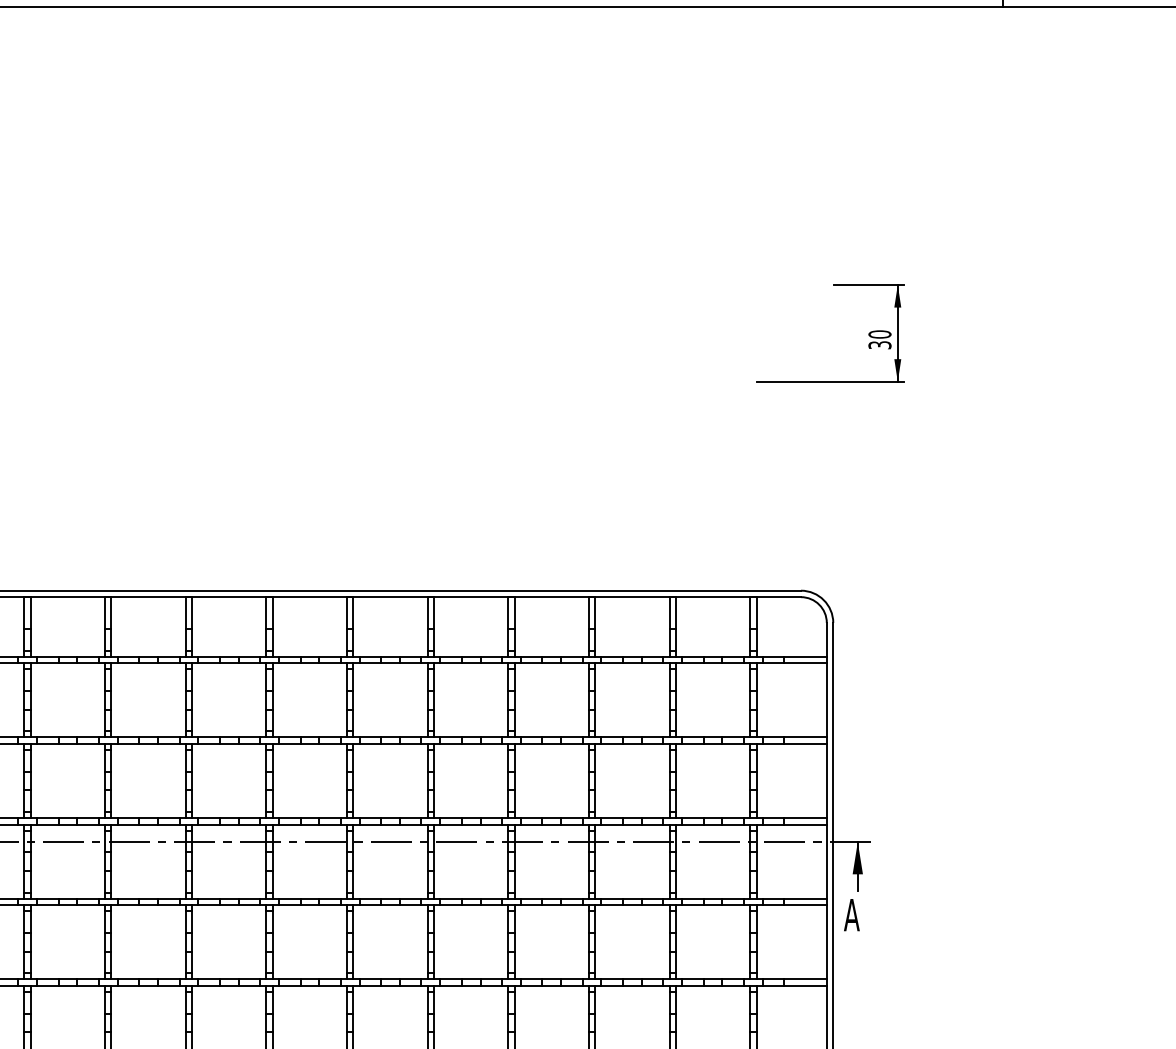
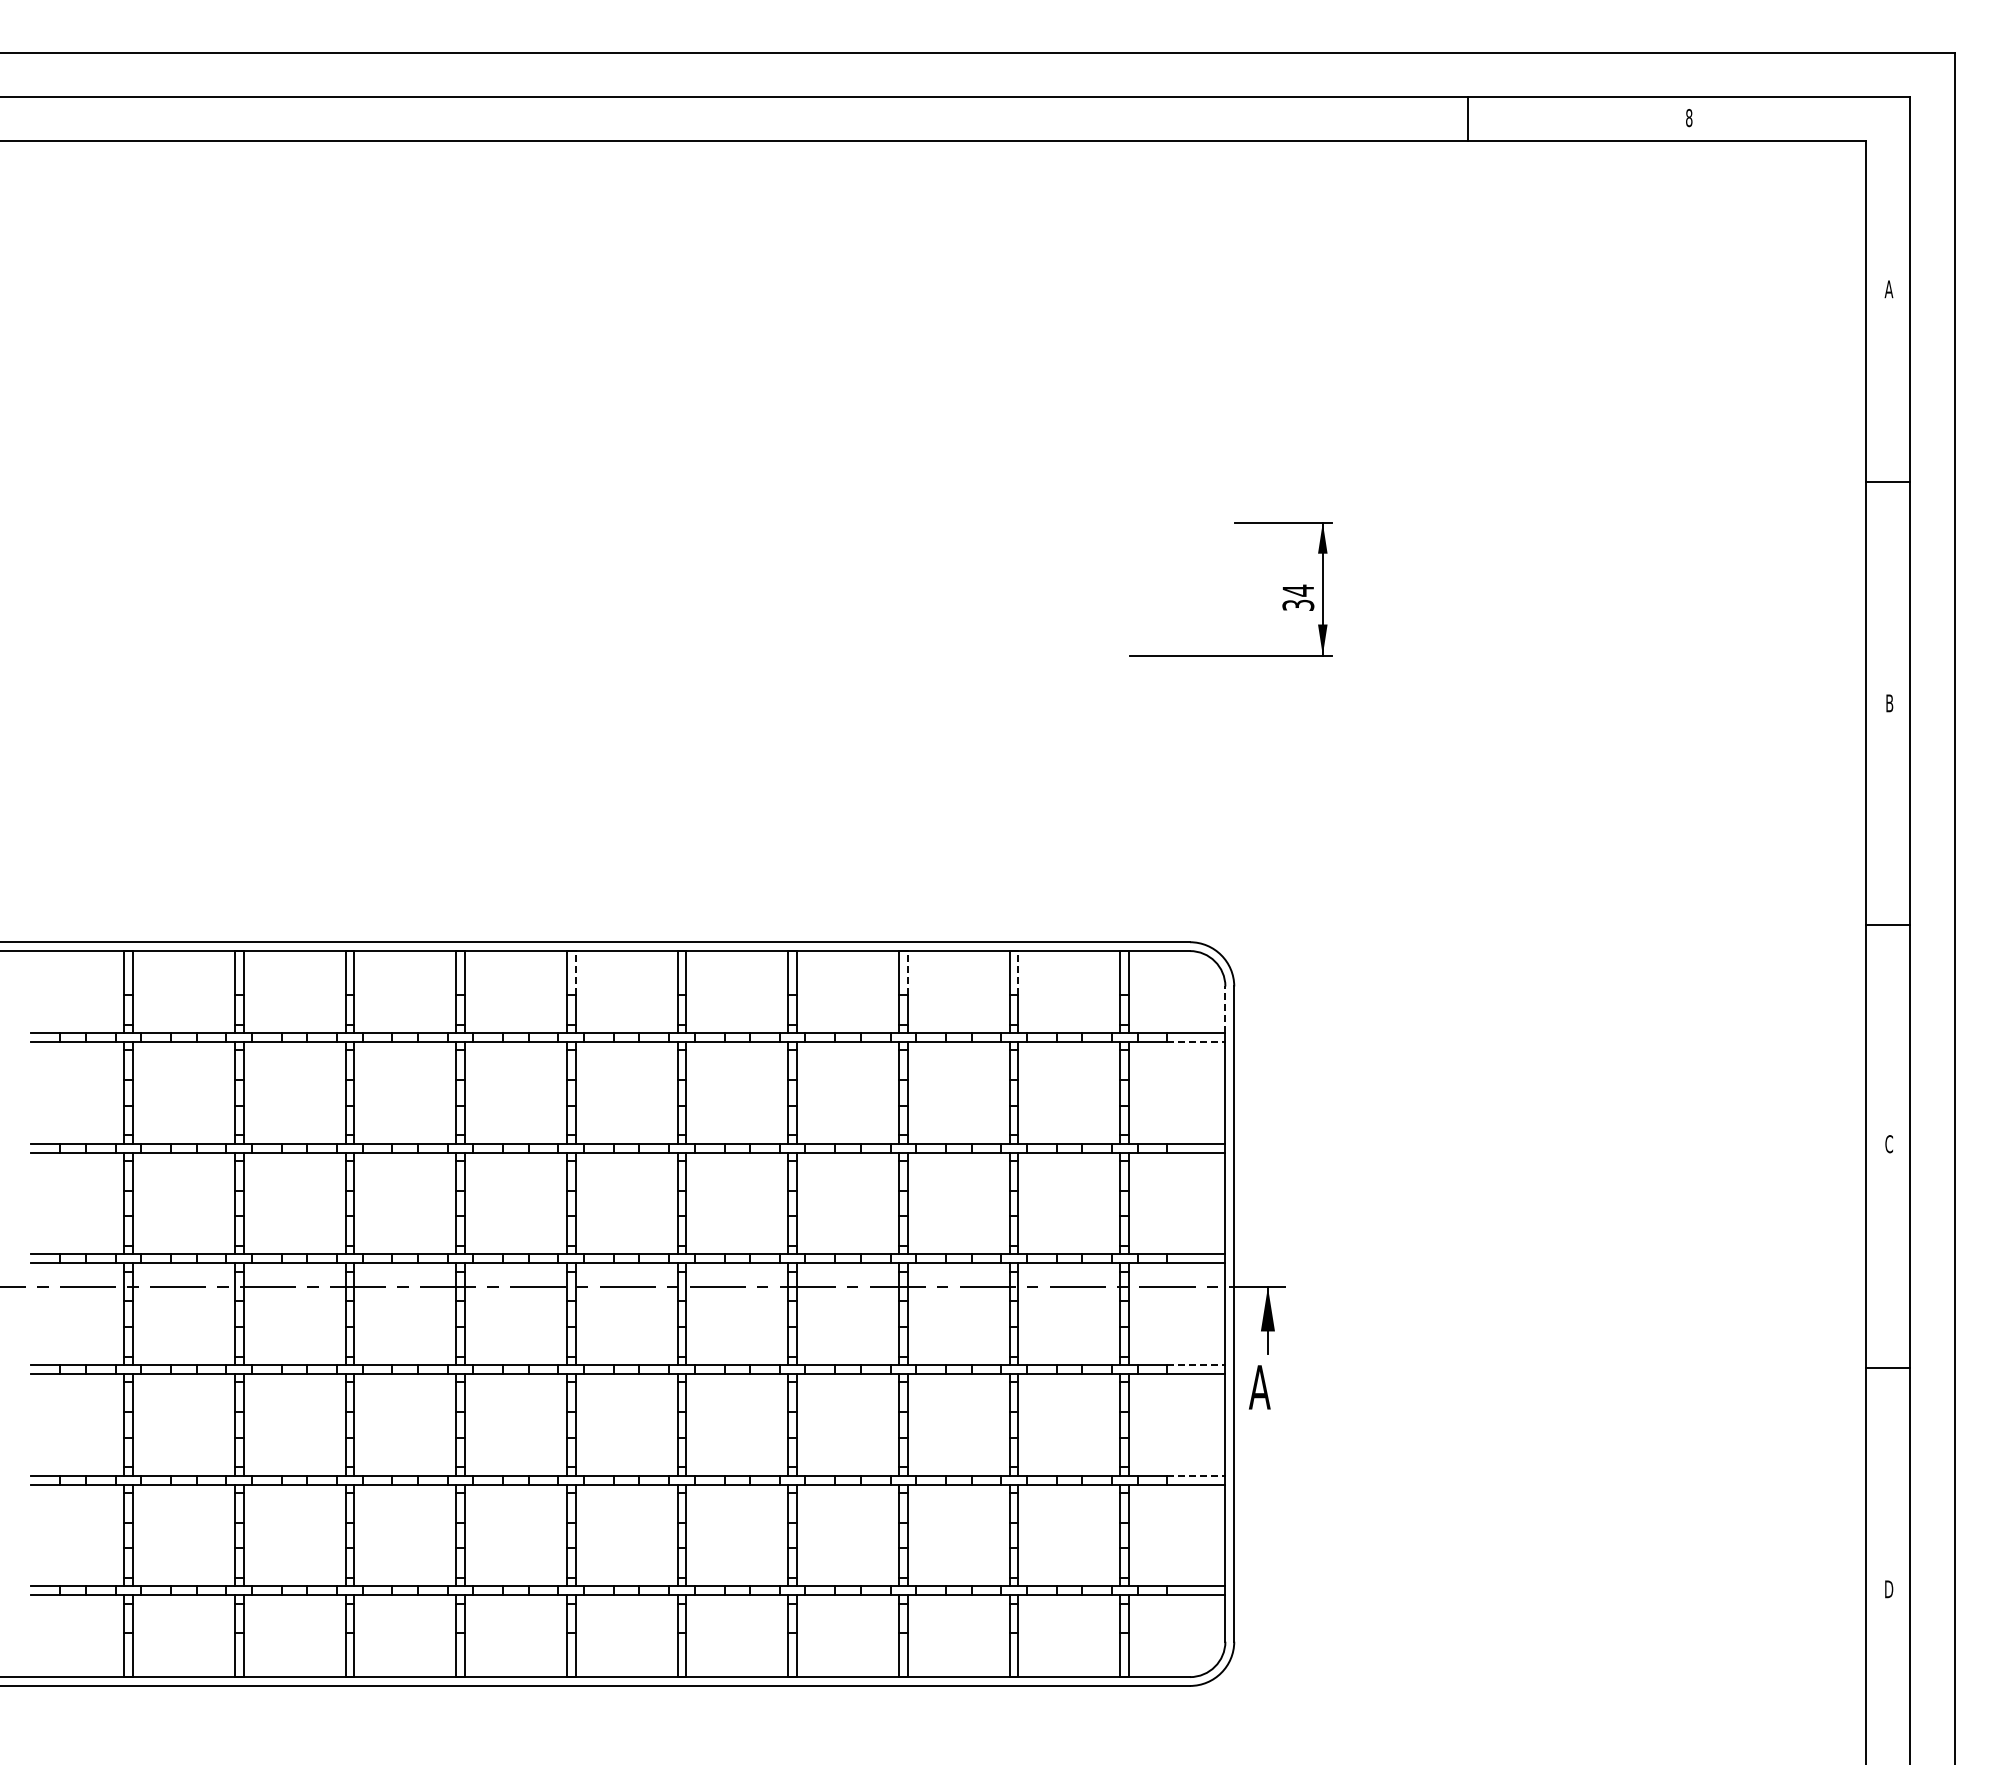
text: (880, 334) -> (1298, 590), 30 -> 34
line: (353, 612) -> (575, 972), solid -> dashed
line: (595, 612) -> (907, 972), solid -> dashed
line: (676, 612) -> (1018, 972), solid -> dashed
line: (826, 639) -> (1225, 1009), solid -> dashed
line: (805, 663) -> (1196, 1041), solid -> dashed
line: (805, 899) -> (1196, 1365), solid -> dashed
line: (805, 979) -> (1196, 1475), solid -> dashed

